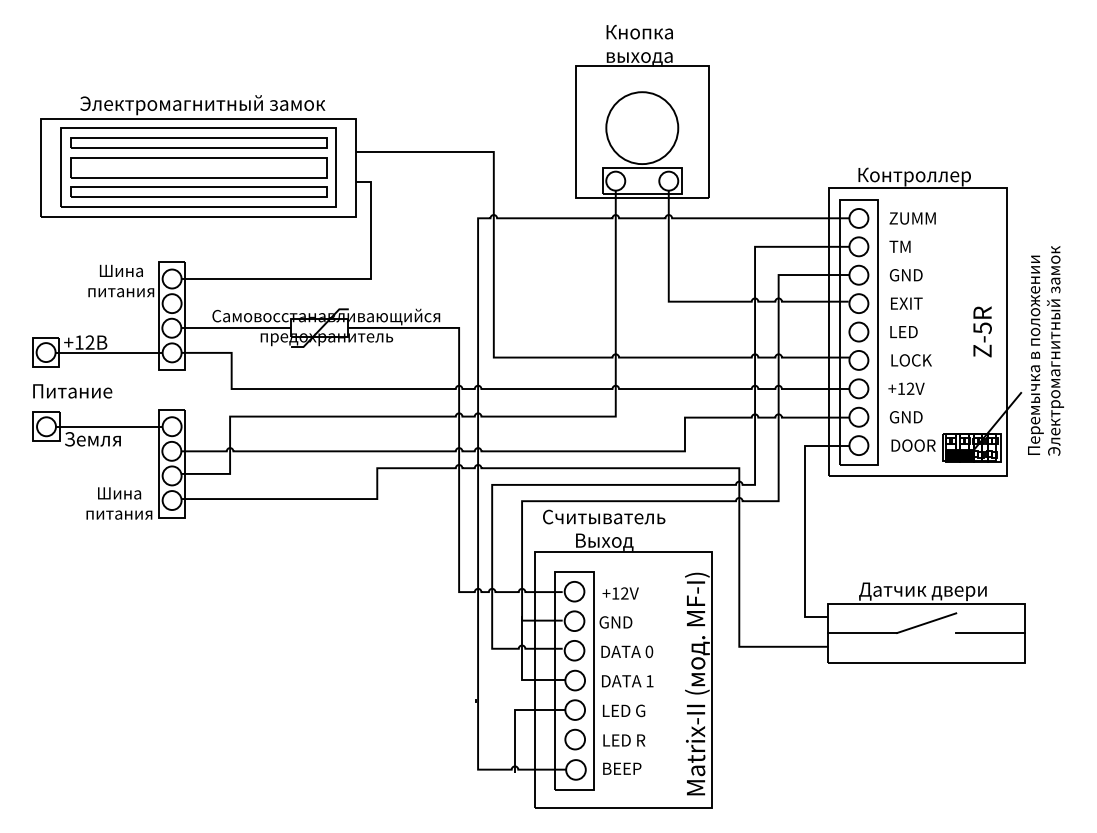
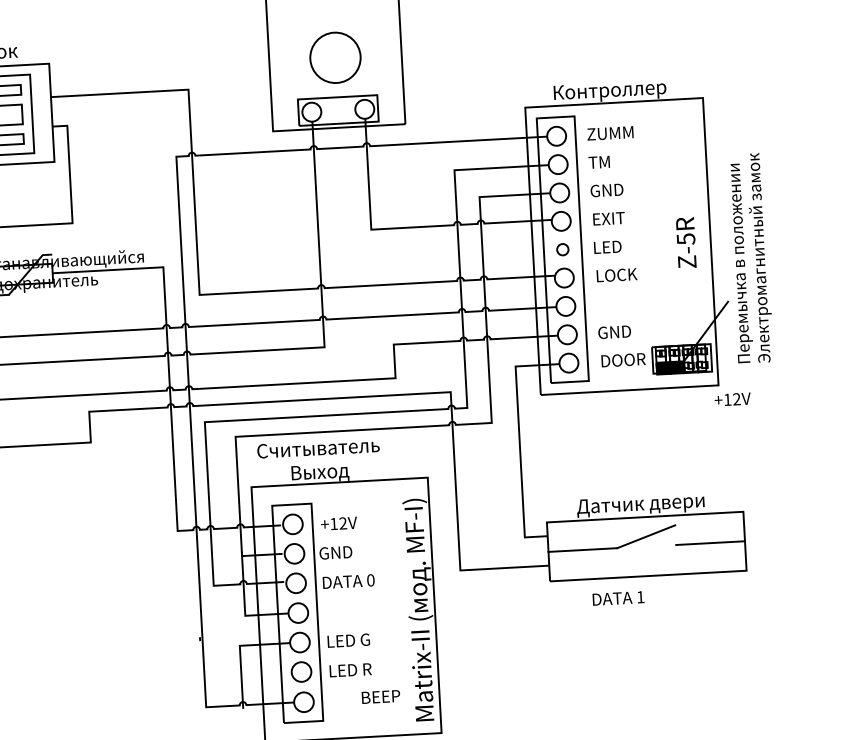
circle: (642, 128) -> (335, 58), size x0.7
circle: (858, 331) -> (562, 249), size x0.6
text: (906, 388) -> (732, 399), moved
text: (627, 681) -> (618, 598), moved
text: (622, 768) -> (381, 696), moved

